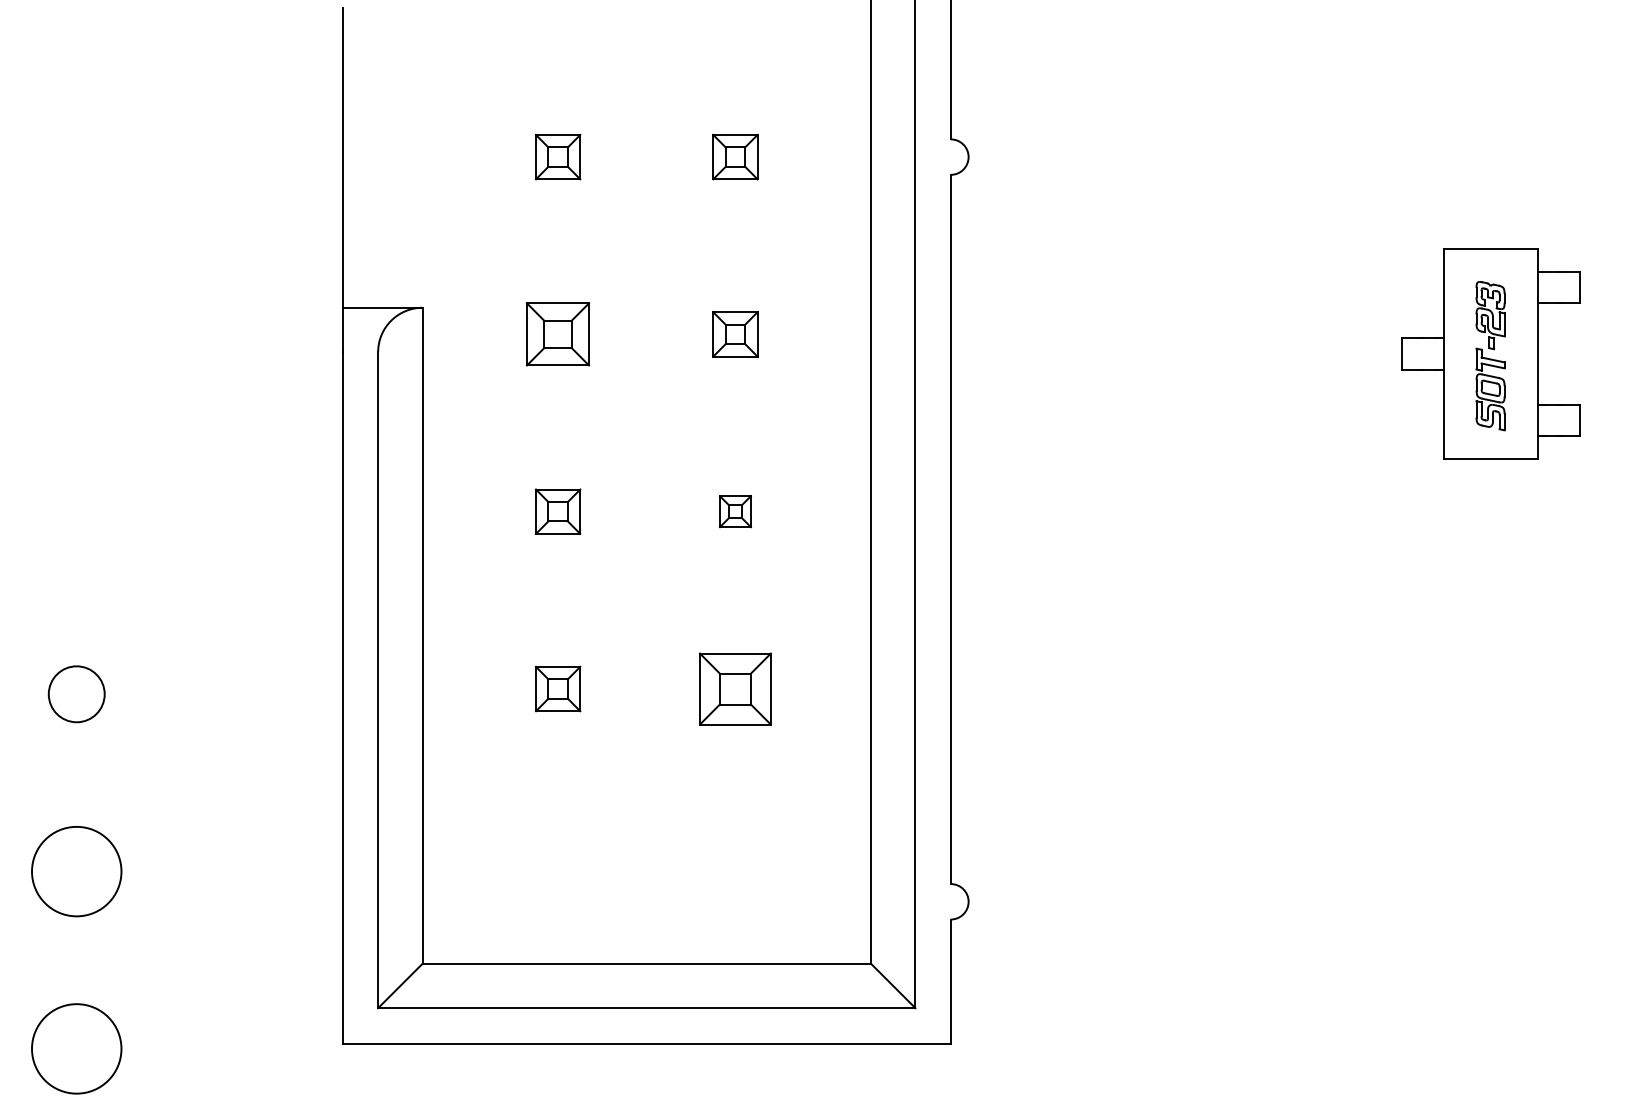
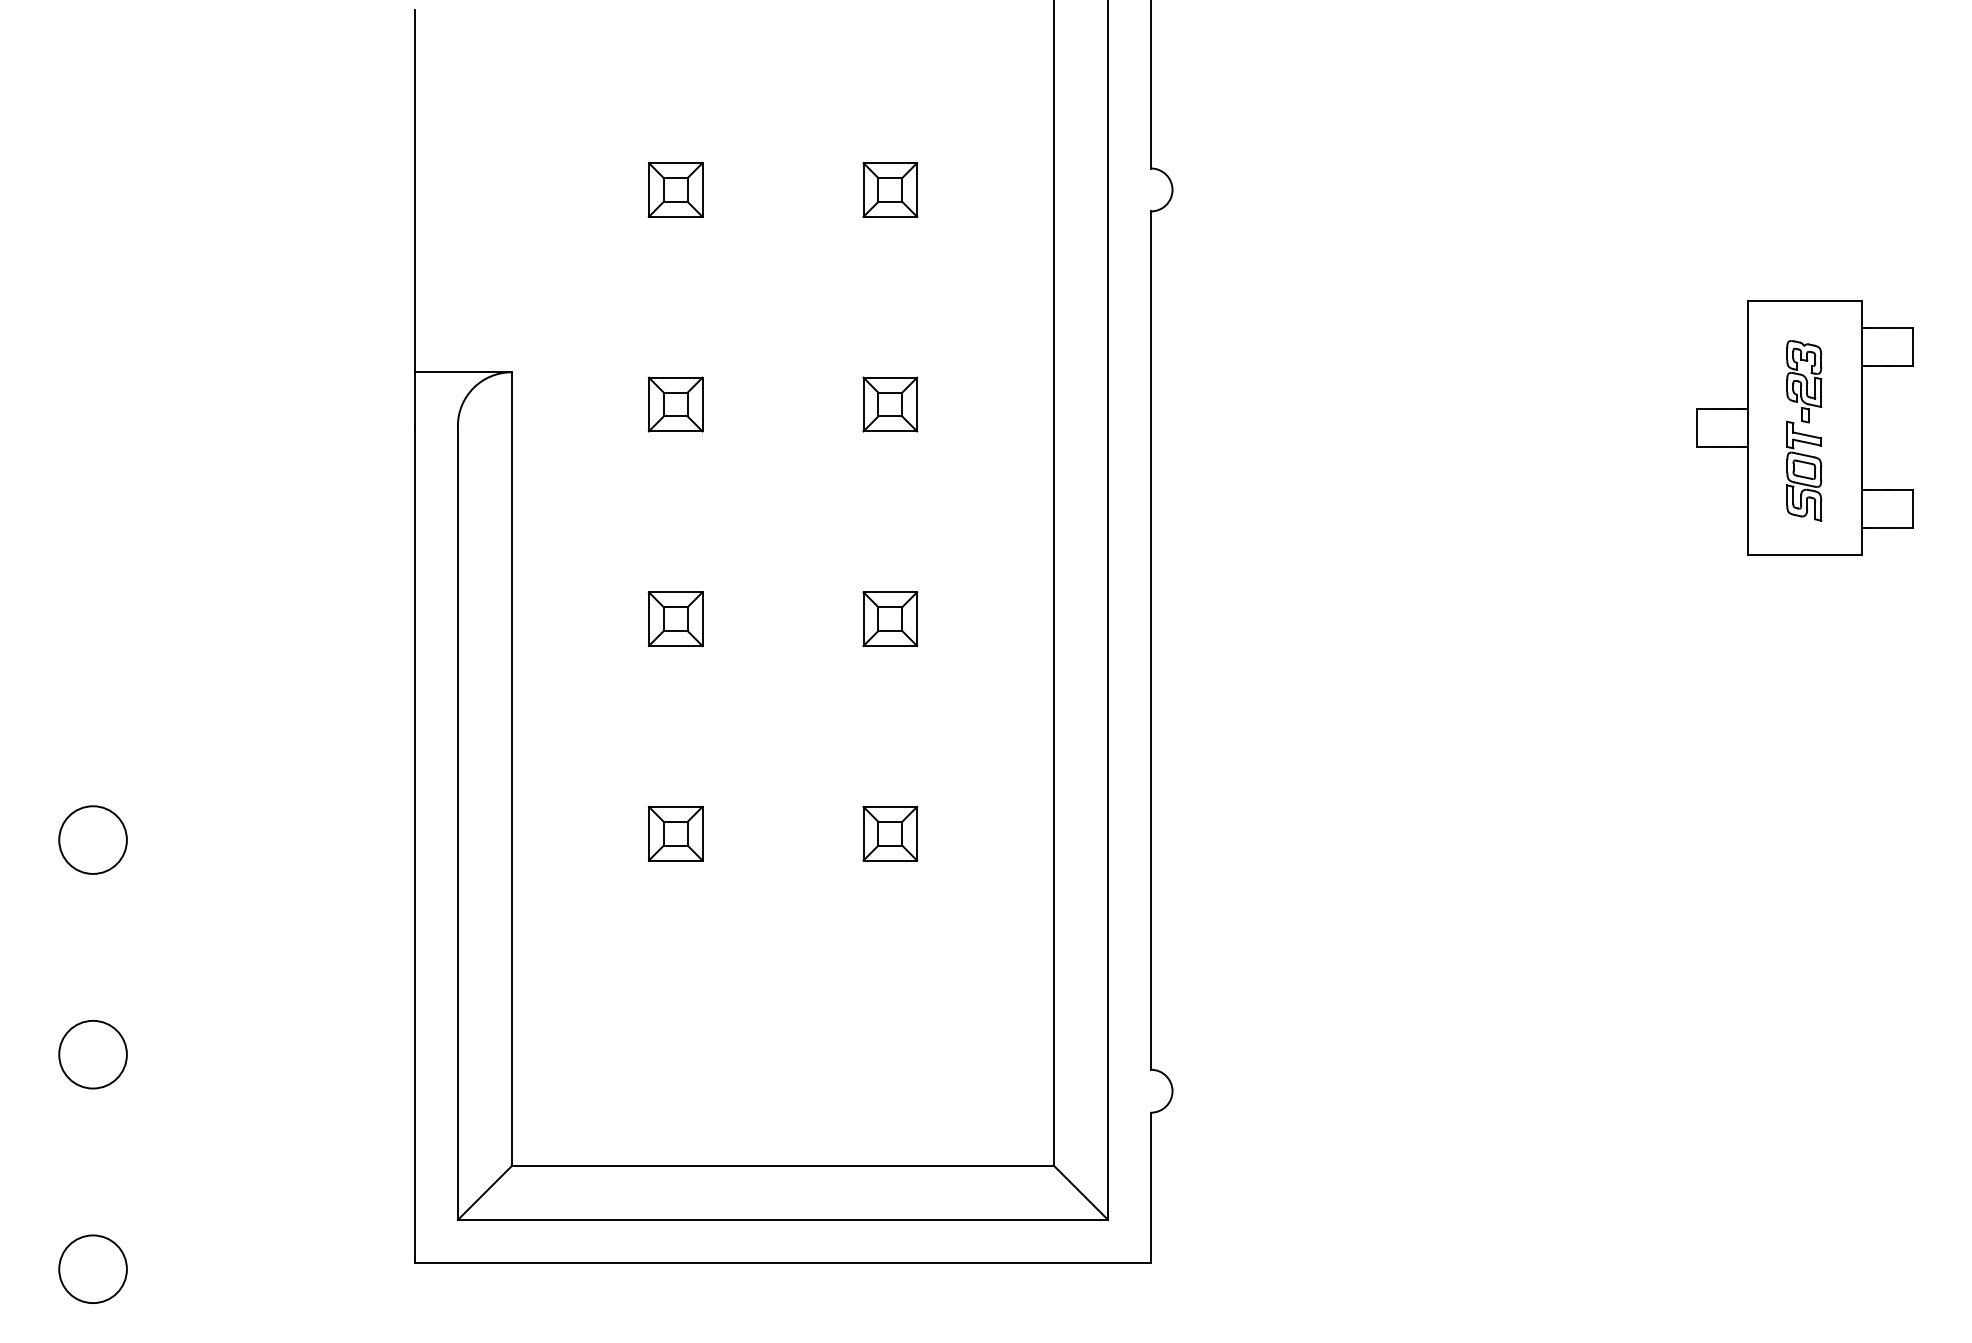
part: (558, 334) -> (676, 404), size x0.71
part: (735, 511) -> (890, 618), size x1.43
part: (735, 688) -> (890, 833), size x0.62
circle: (76, 871) -> (92, 1054), size x0.62
circle: (76, 1048) -> (92, 1268), size x0.62

